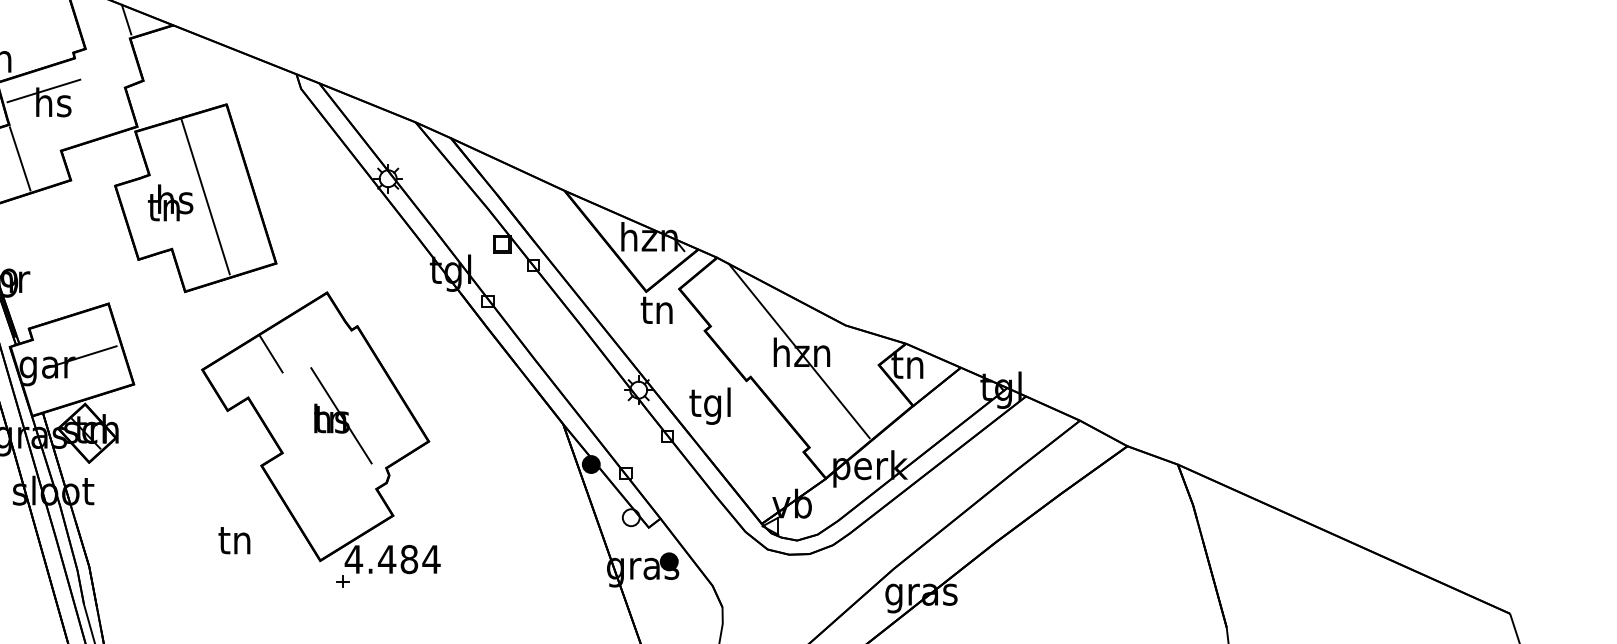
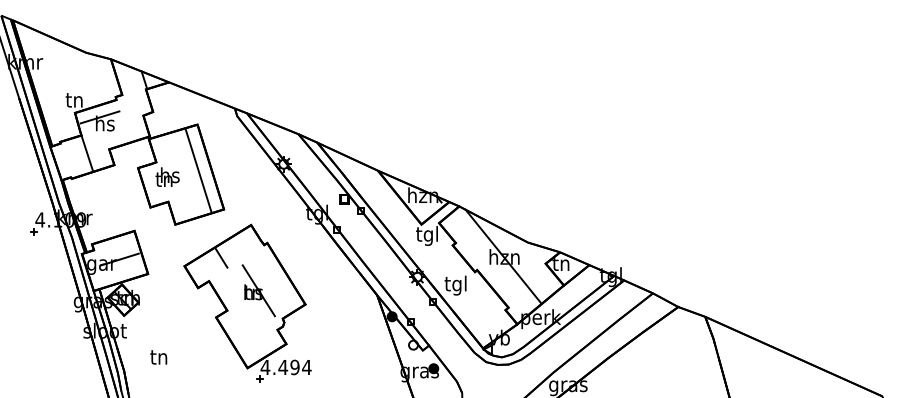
line: (205, 196) -> (198, 169), moved
text: (655, 312) -> (426, 235), tn -> tgl
text: (234, 540) -> (158, 357), moved
text: (408, 559) -> (294, 367), 4.484 -> 4.494

